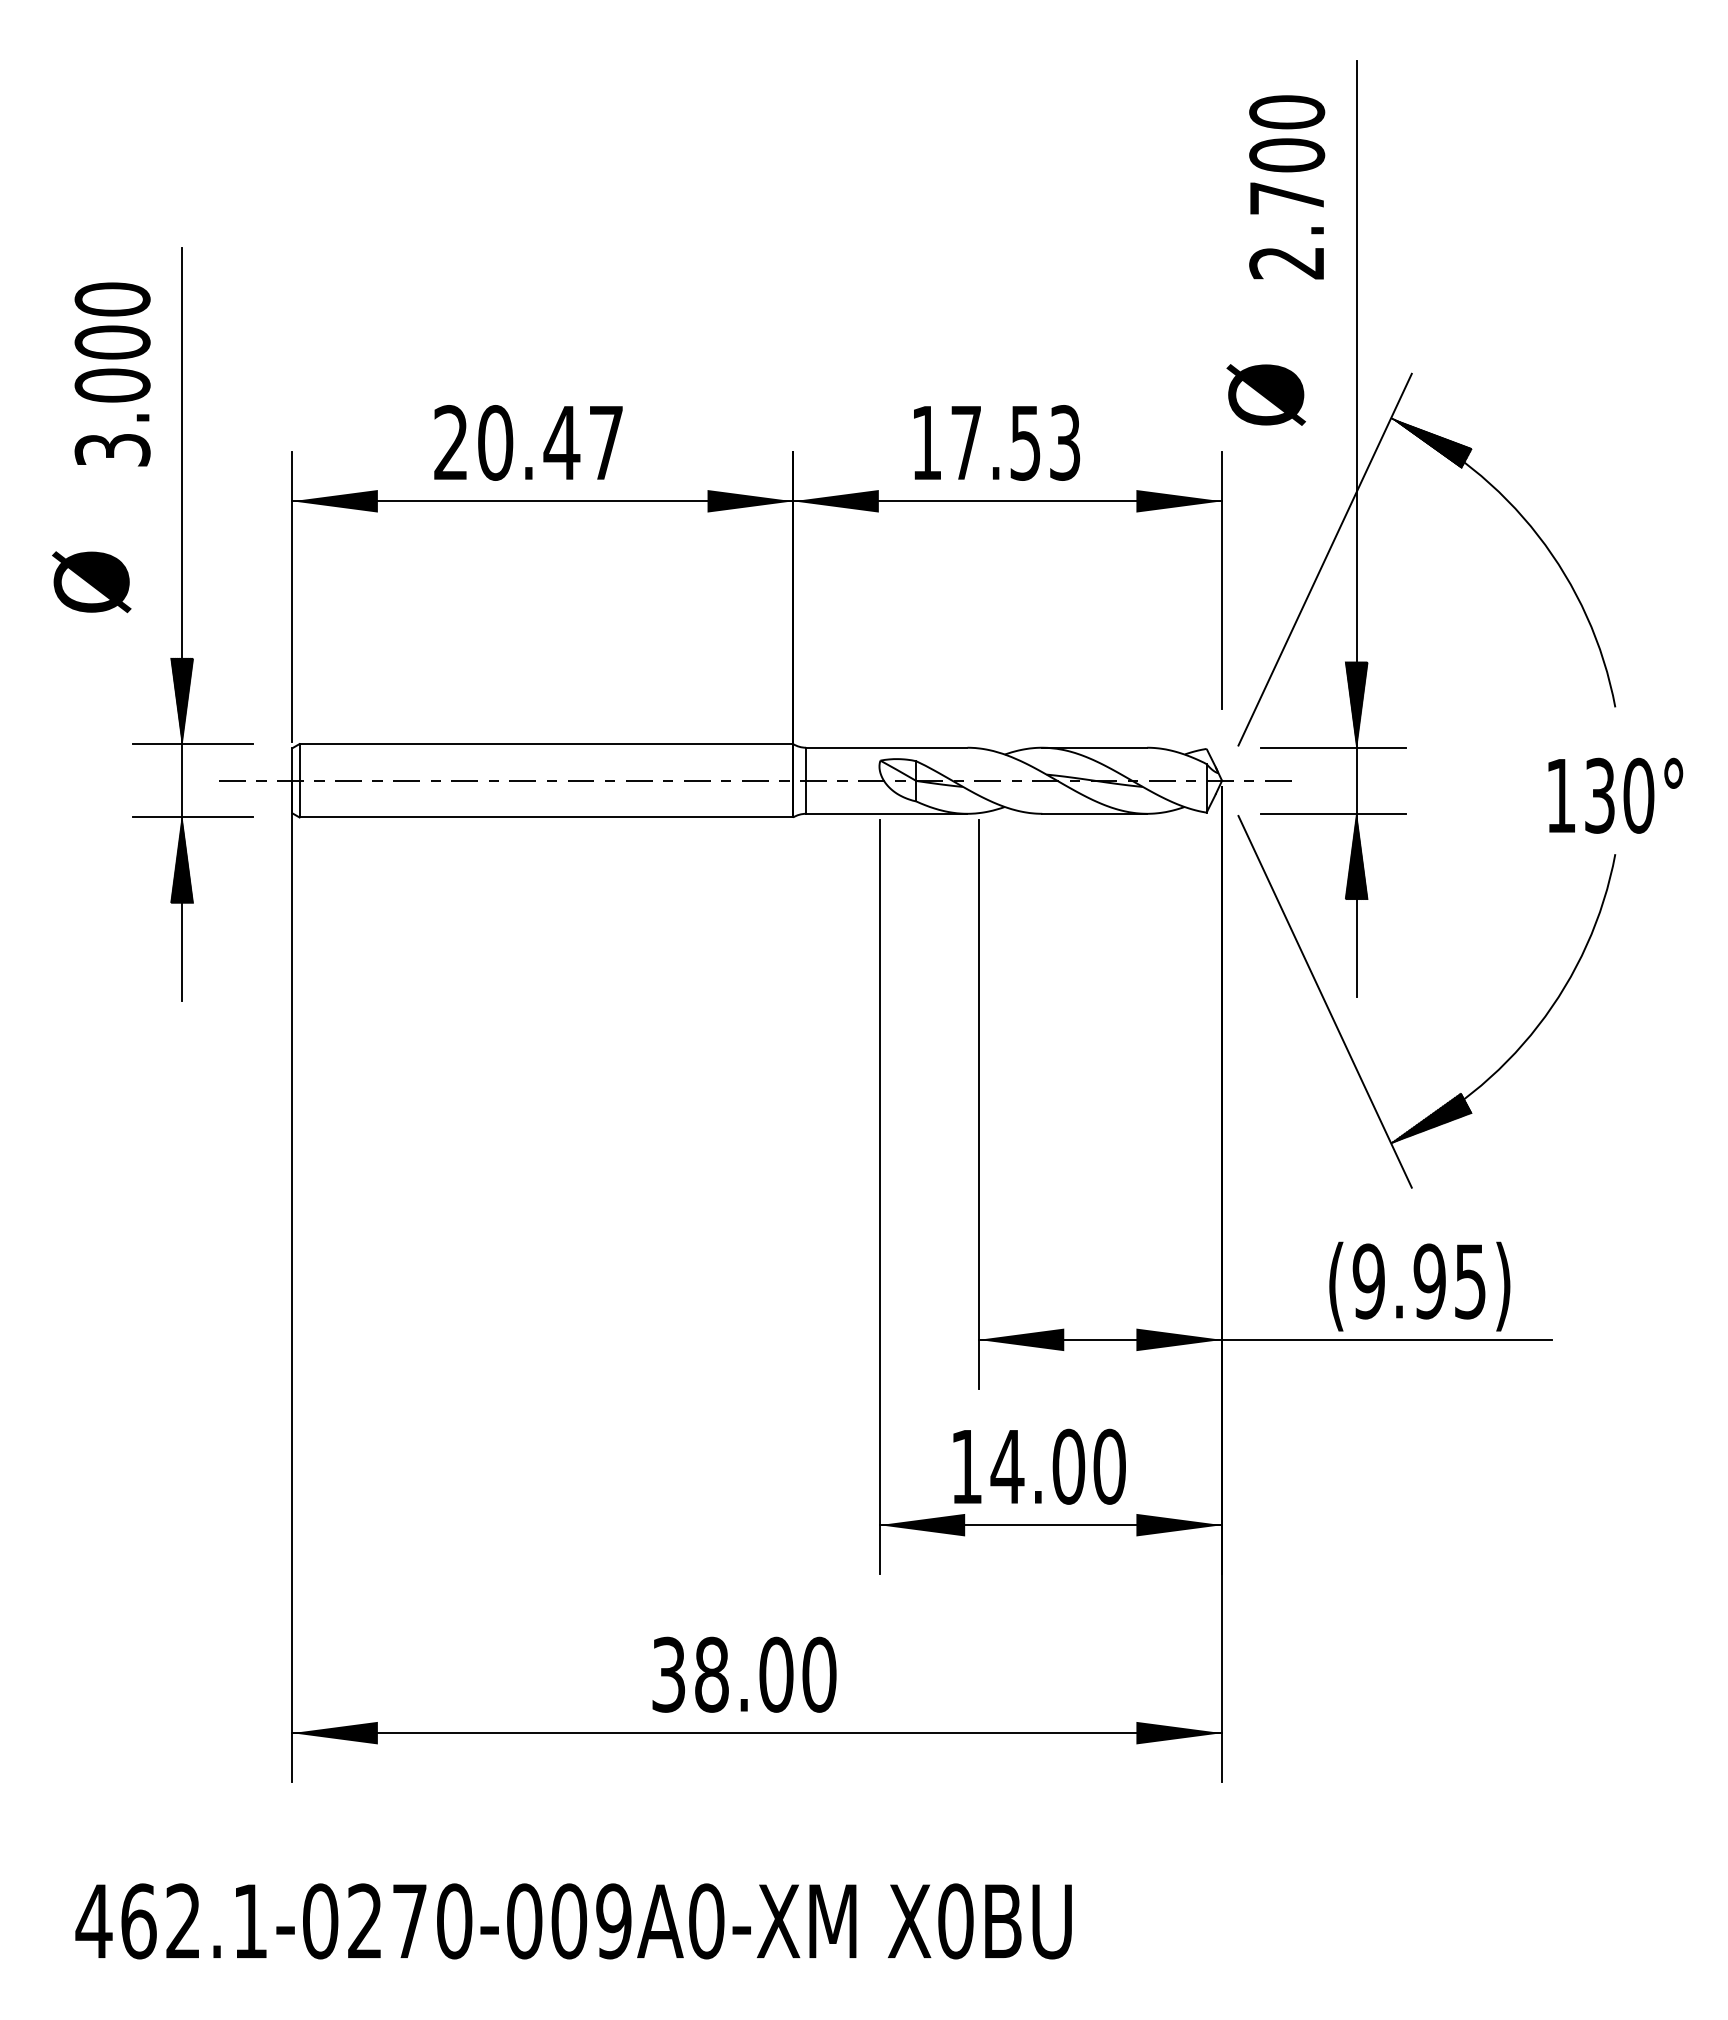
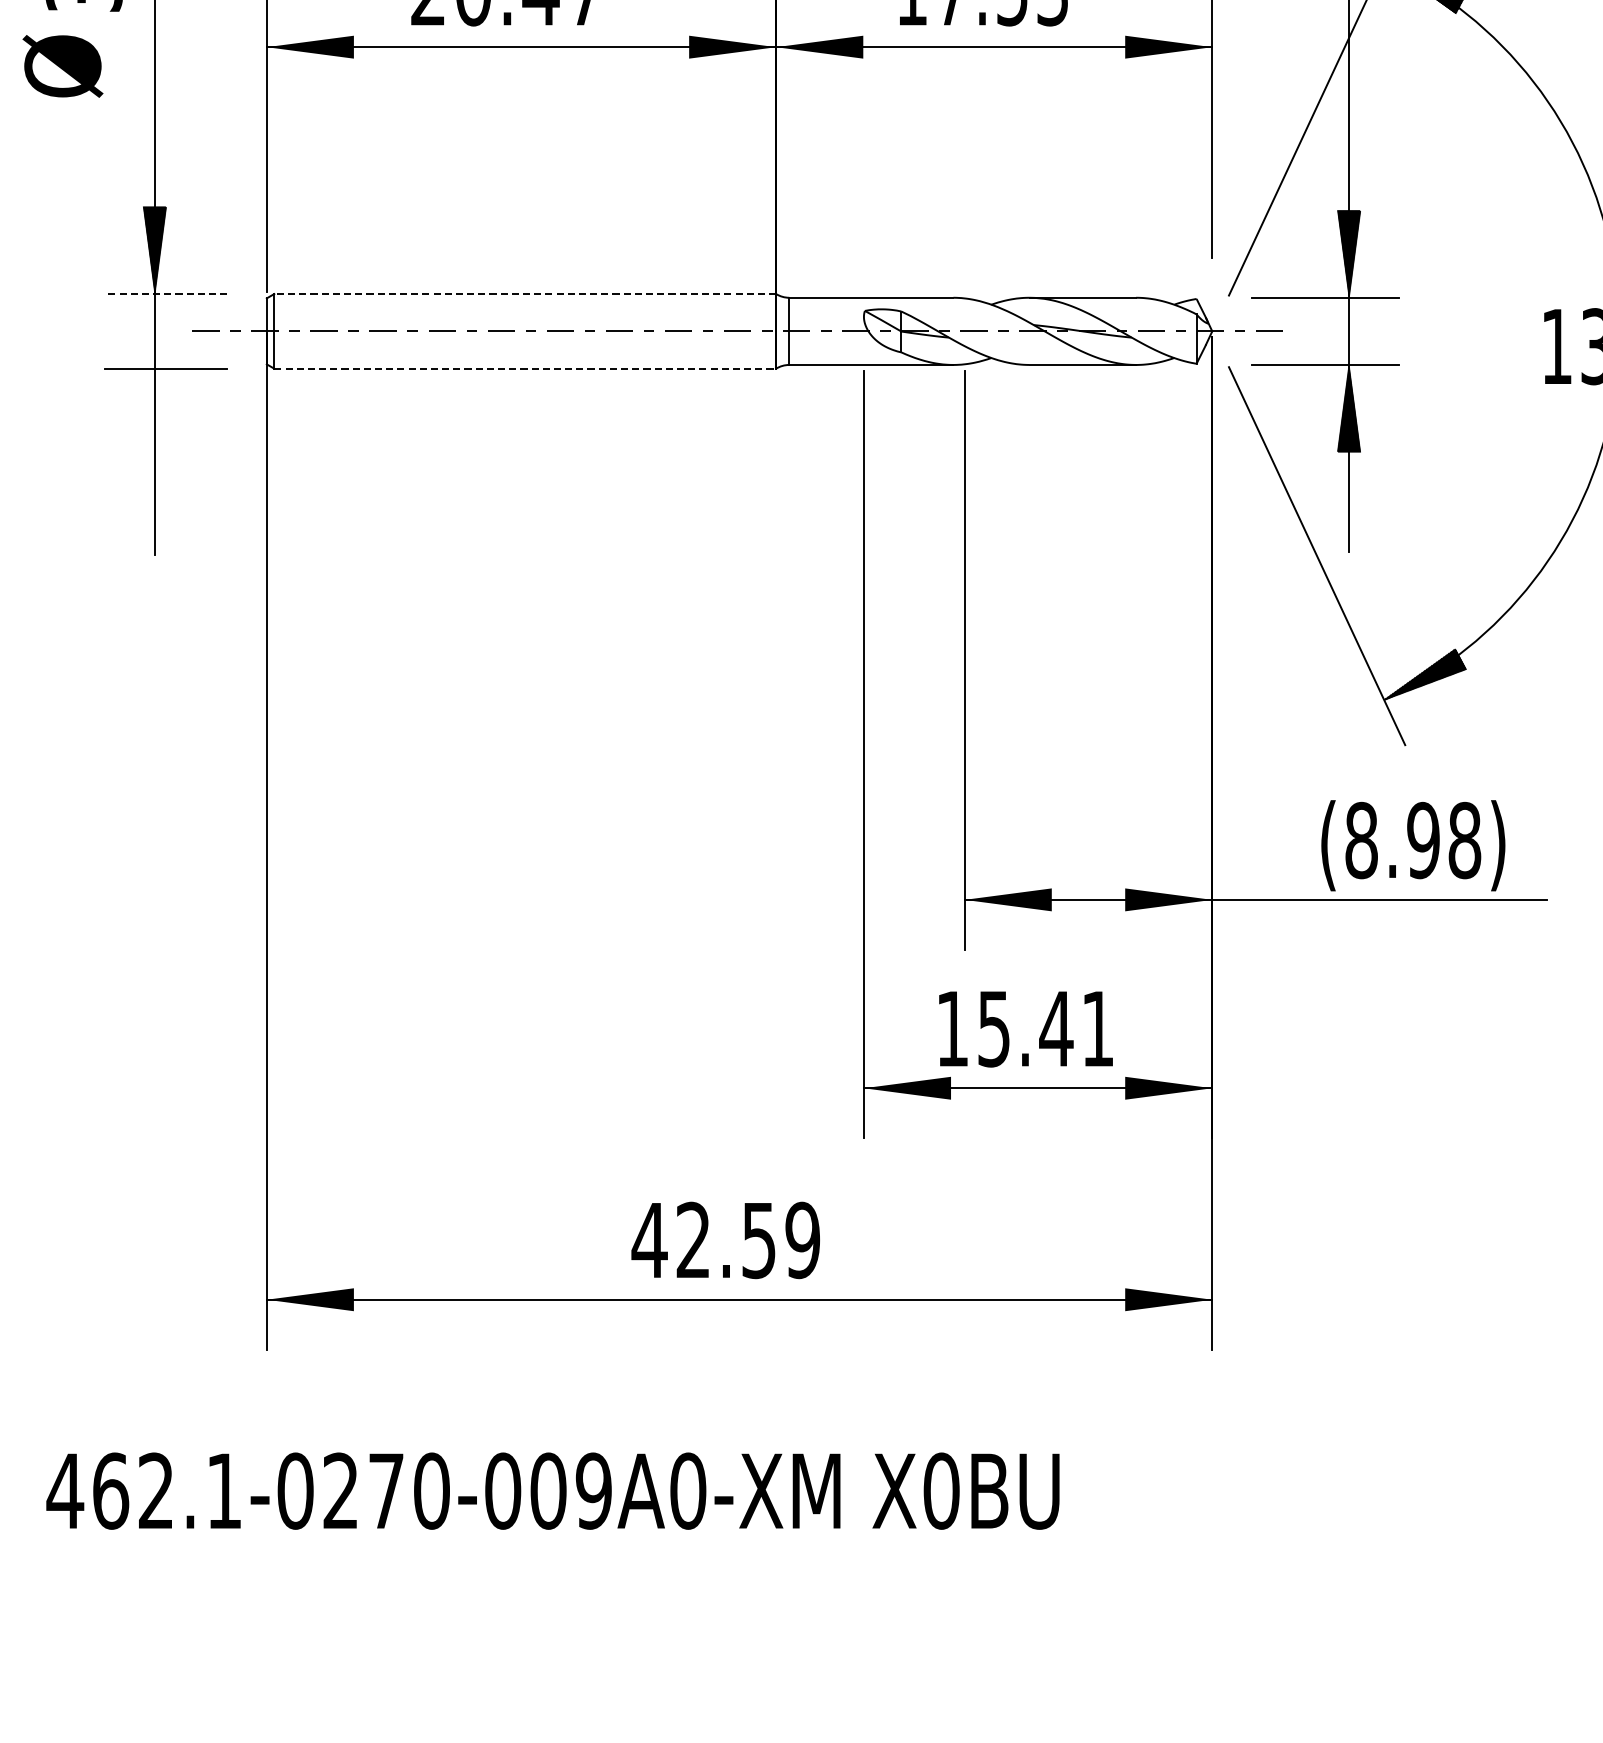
text: (91, 582) -> (62, 66), moved
line: (192, 744) -> (165, 294), solid -> dashed
line: (546, 744) -> (525, 294), solid -> dashed
line: (546, 817) -> (525, 368), solid -> dashed
hatch: (181, 860) -> (154, 412), removed
text: (1419, 1281) -> (1413, 840), (9.95) -> (8.98)
text: (1057, 1466) -> (1044, 1028), 14.00 -> 15.41
text: (743, 1674) -> (725, 1240), 38.00 -> 42.59

